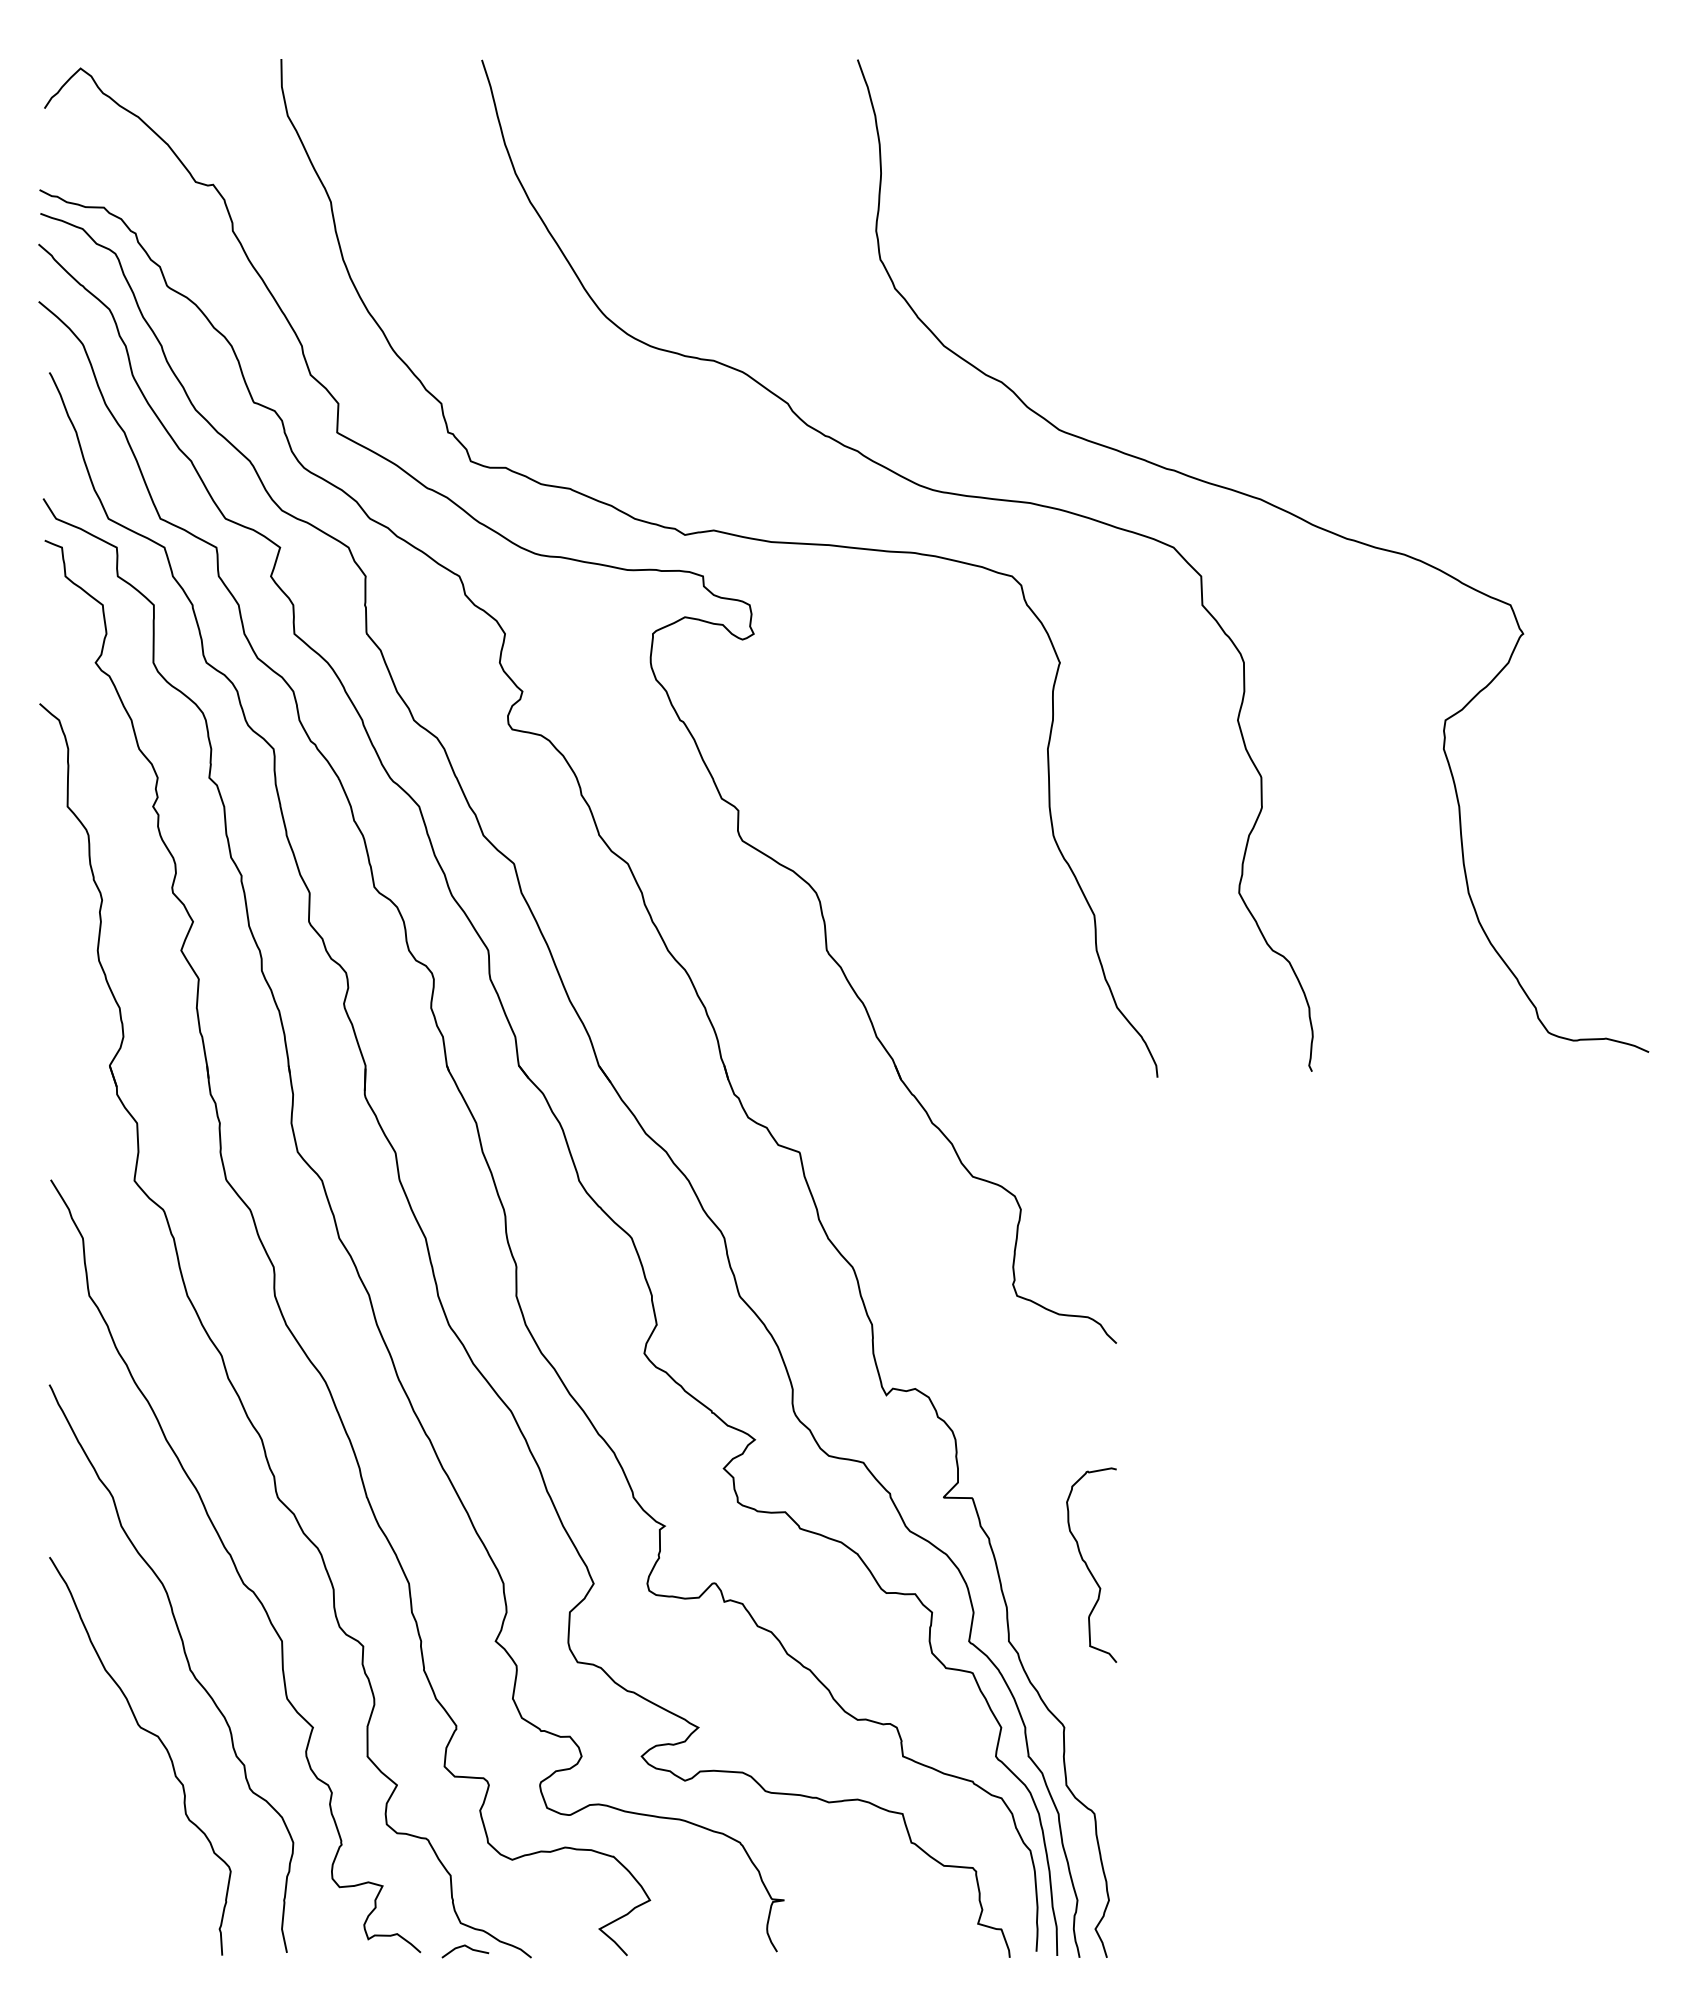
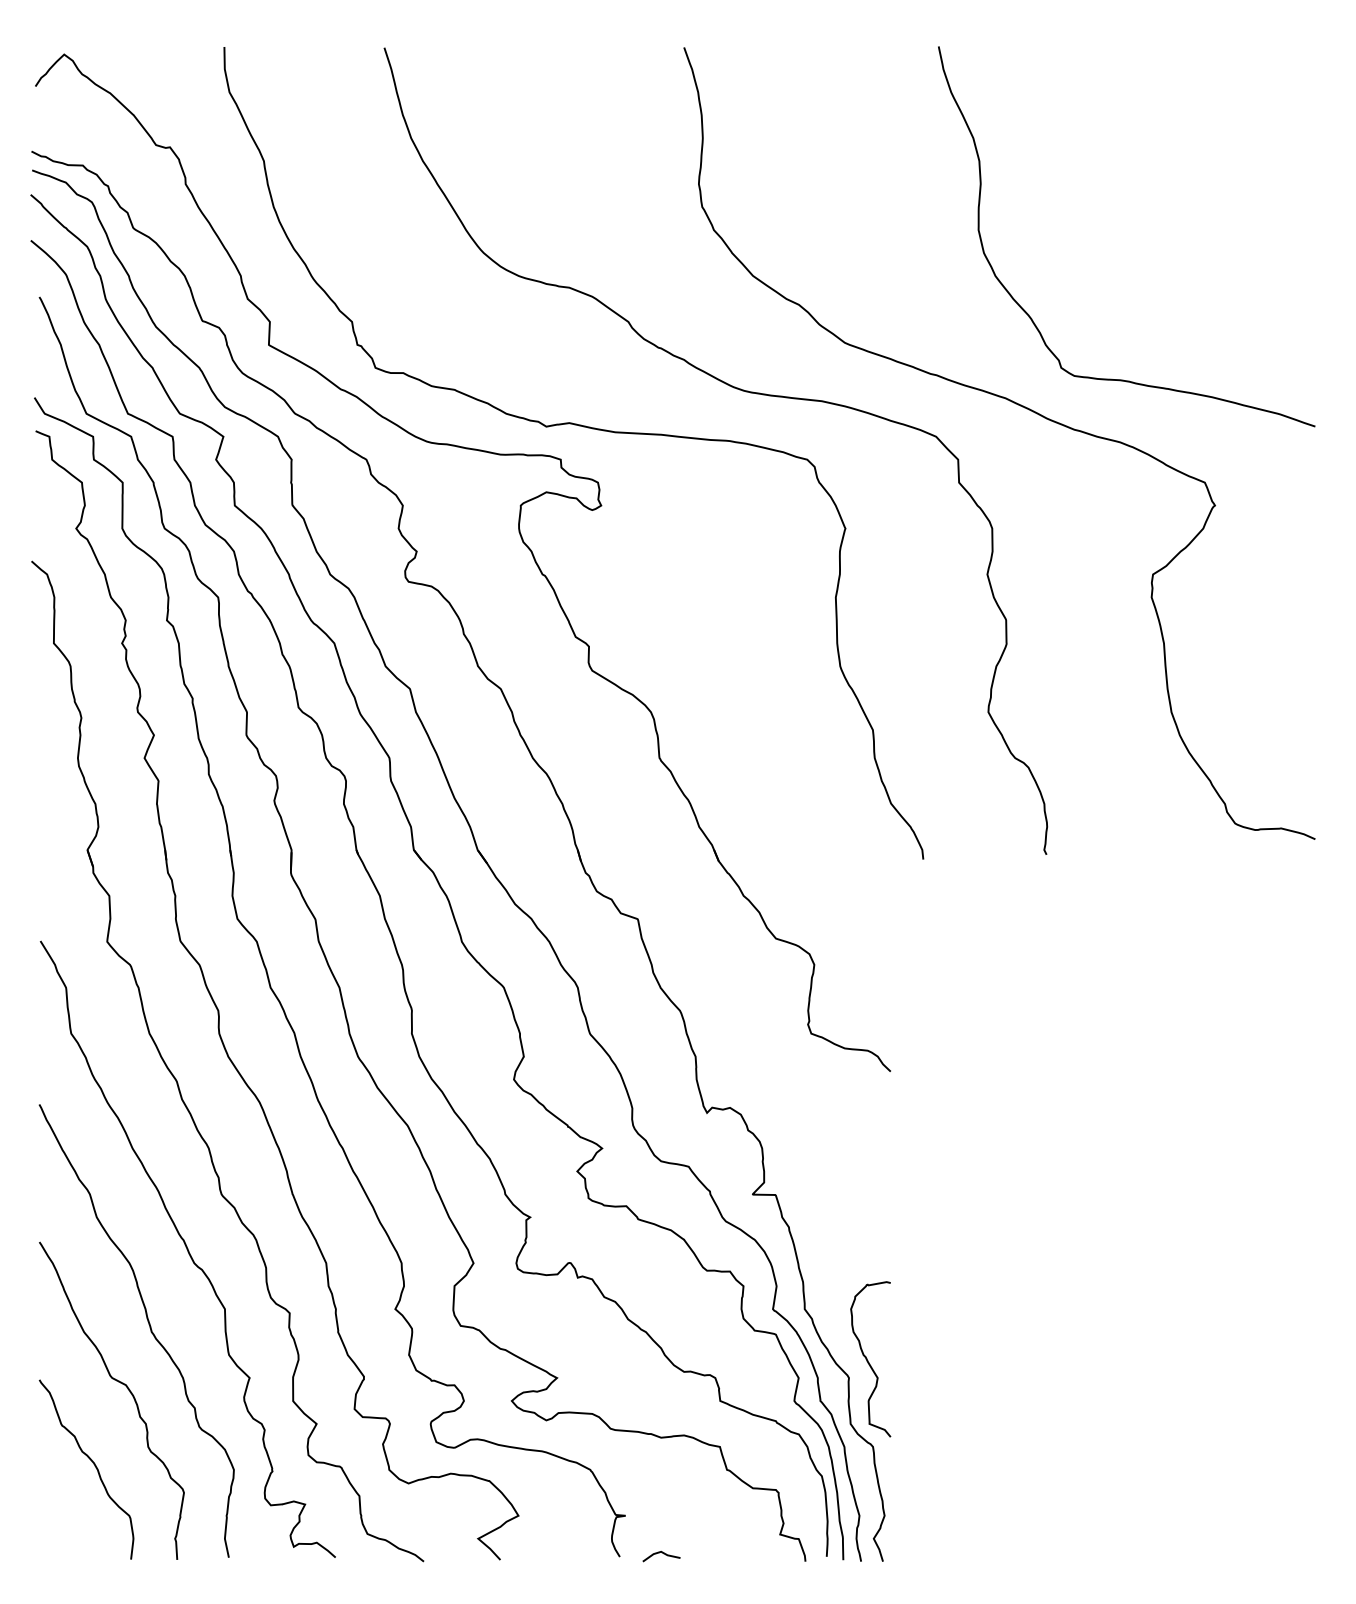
curve: (1292, 397) -> (1030, 316), added
curve: (1088, 1566) -> (868, 1360), moved
curve: (118, 1837) -> (94, 1465), added
line: (466, 1947) -> (662, 1553), moved

